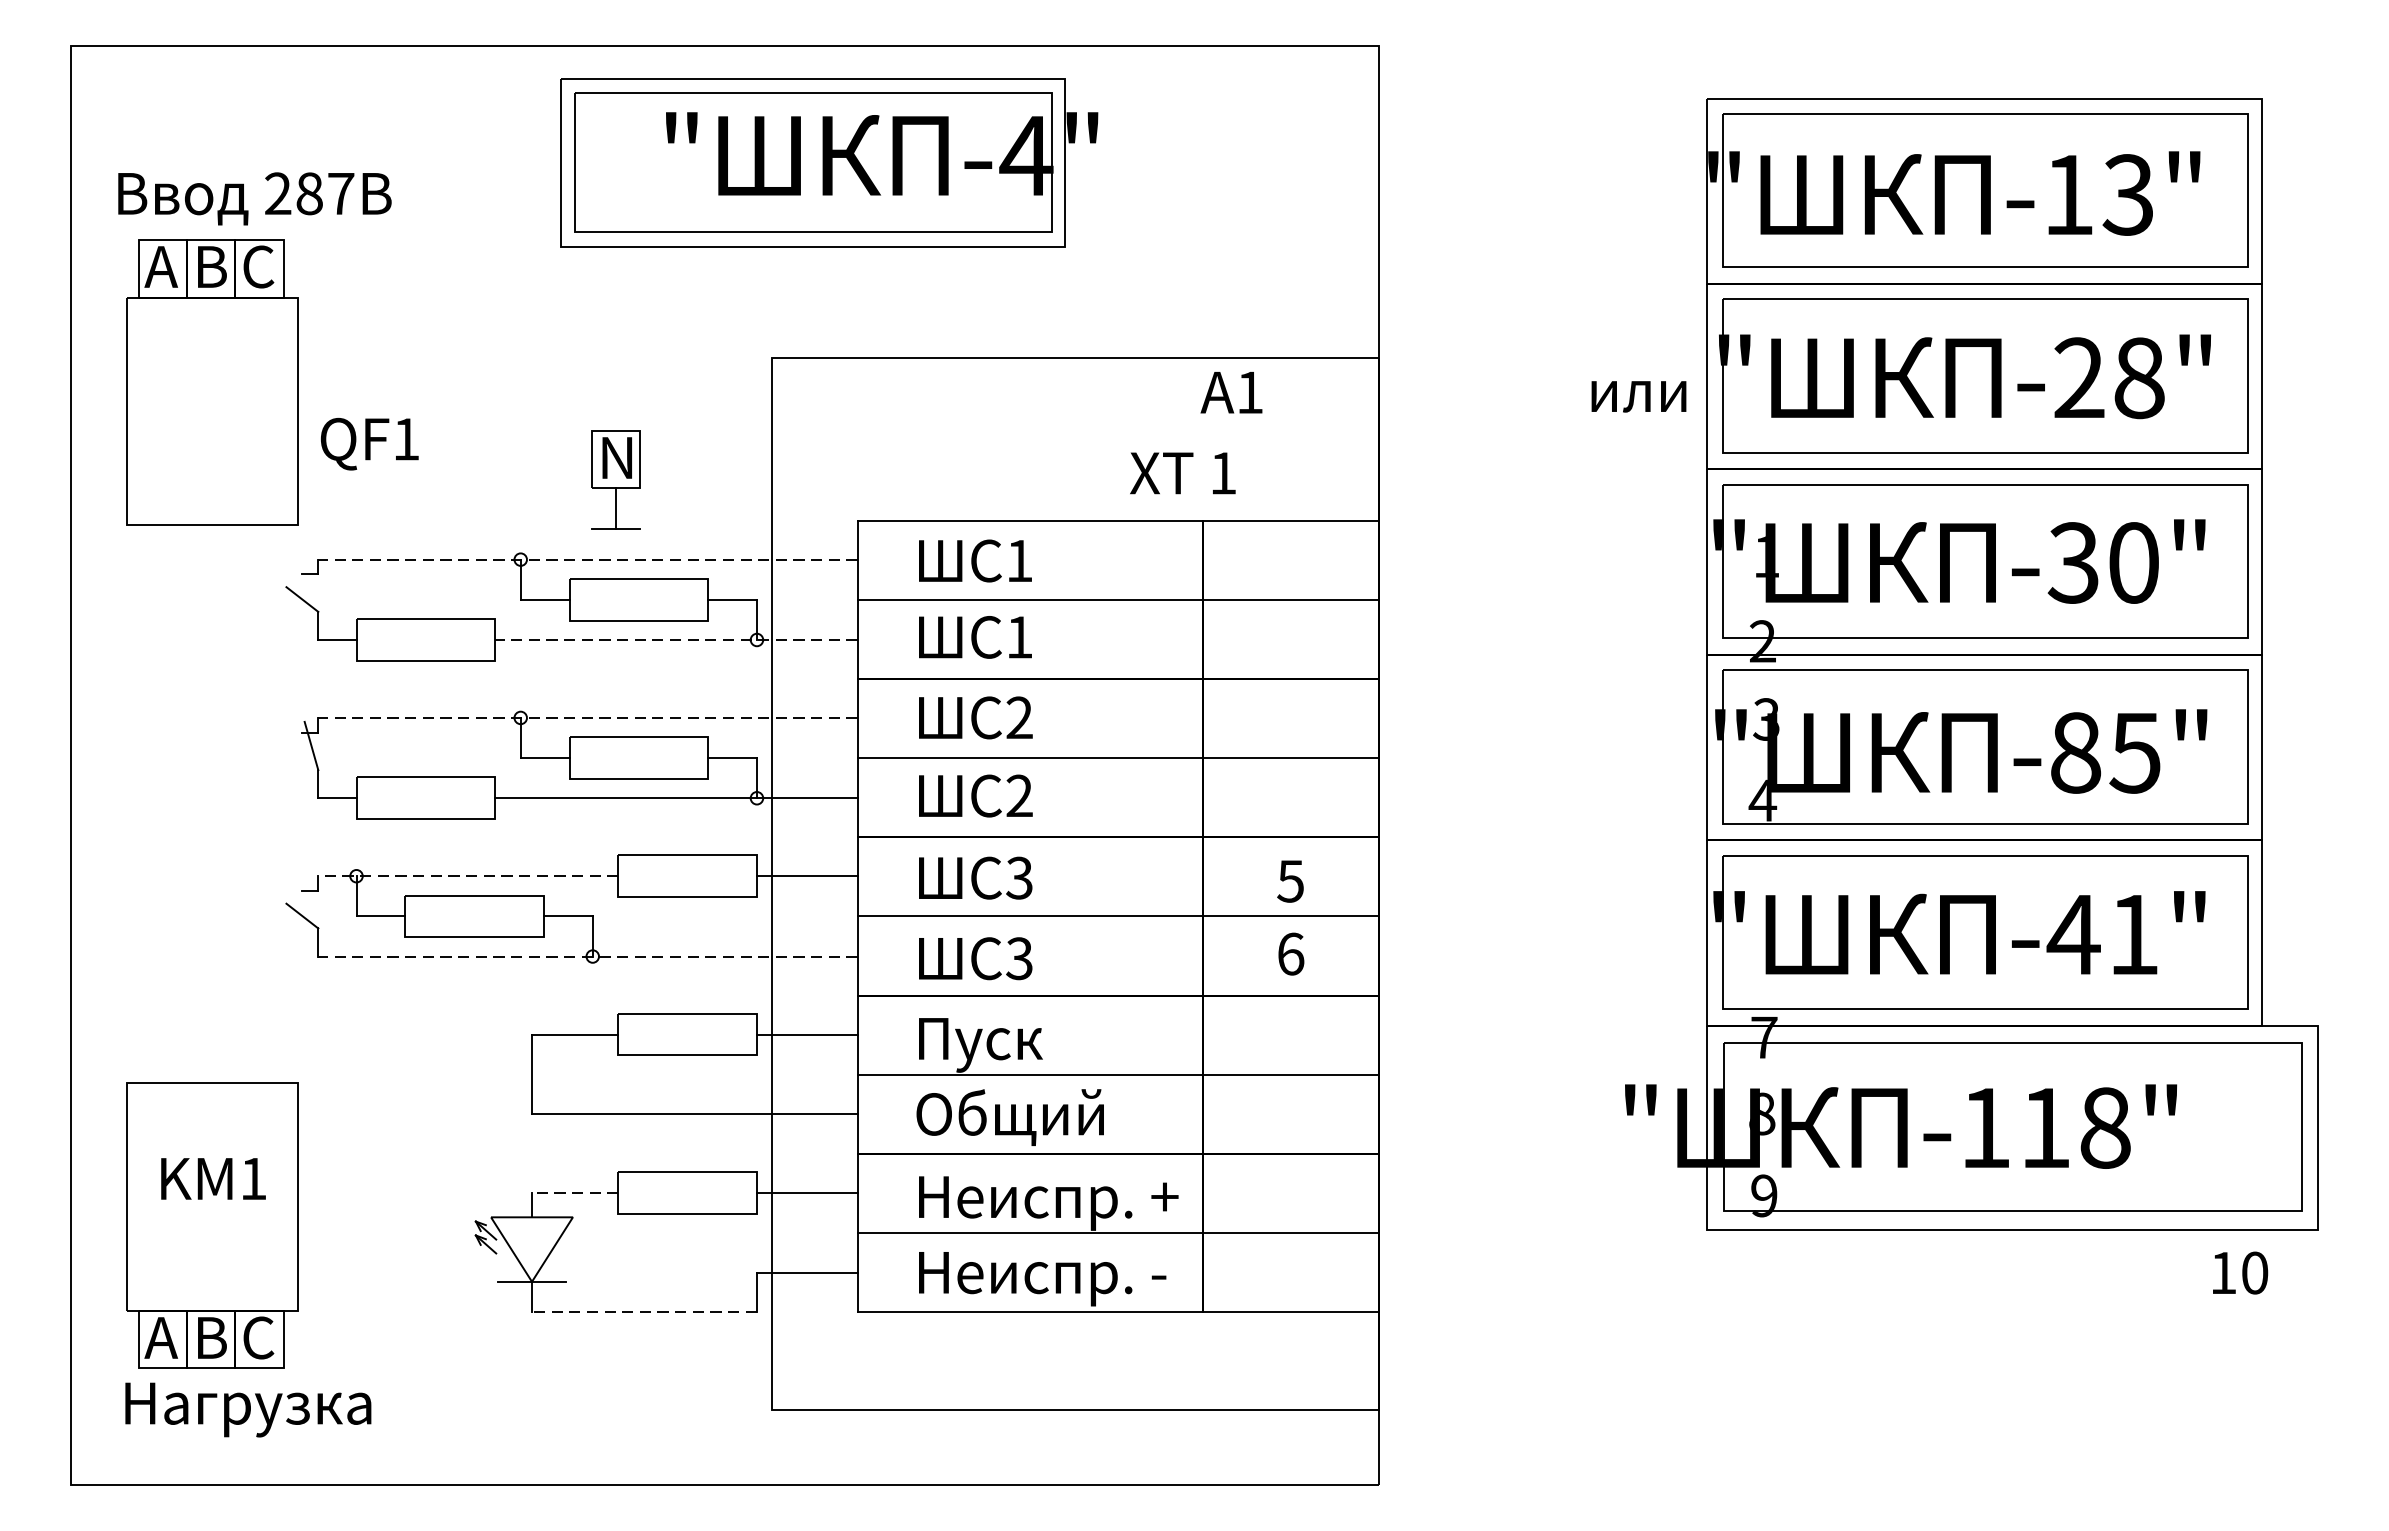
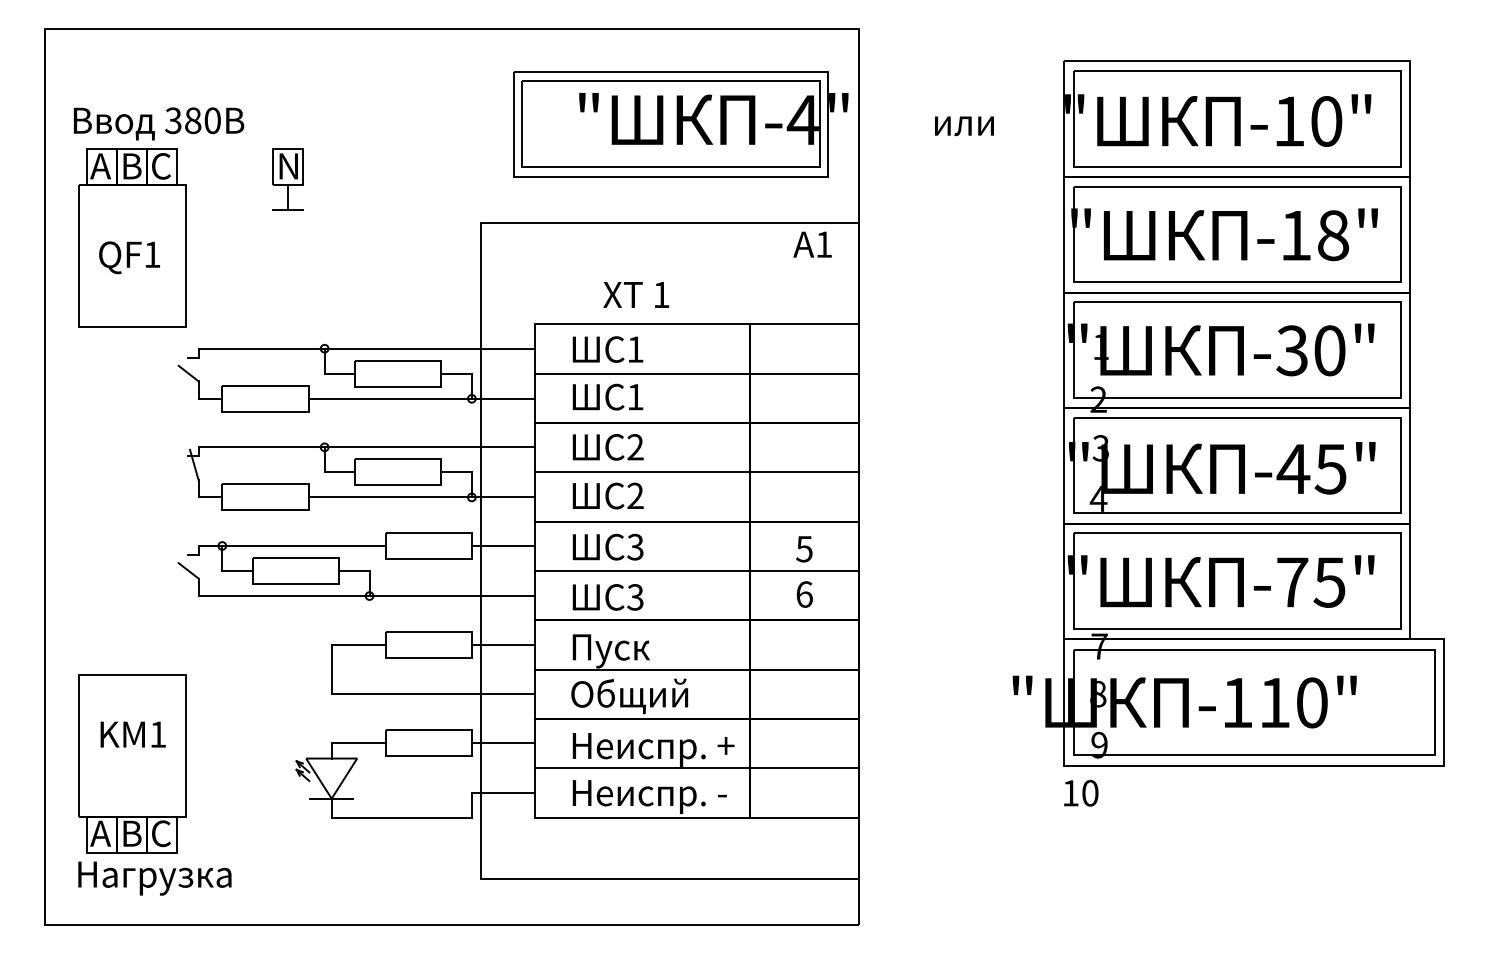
part: (828, 162) -> (680, 124), moved
text: (308, 193) -> (192, 120), 287 -> 380
text: (2128, 194) -> (1326, 121), -13" -> -10"
text: (2078, 377) -> (1295, 235), -28" -> -18"
text: (1231, 392) -> (812, 244), moved
text: (1639, 397) -> (964, 126), moved
text: (369, 443) -> (129, 257), moved
text: (1183, 472) -> (636, 294), moved
part: (615, 479) -> (287, 179), moved
line: (587, 559) -> (366, 348), dashed -> solid
line: (676, 639) -> (421, 398), dashed -> solid
line: (587, 718) -> (366, 447), dashed -> solid
text: (2075, 751) -> (1293, 468), -85" -> -45"
line: (469, 875) -> (292, 545), dashed -> solid
text: (2102, 934) -> (1310, 582), -41" -> -75"
line: (587, 957) -> (366, 596), dashed -> solid
text: (2104, 1127) -> (1311, 702), -118" -> -110"
line: (575, 1193) -> (358, 743), dashed -> solid
text: (2240, 1273) -> (1081, 793), moved
line: (644, 1311) -> (401, 817), dashed -> solid

